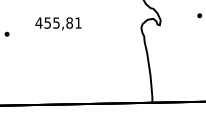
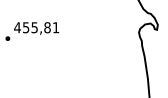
text: (58, 23) -> (36, 28), moved

